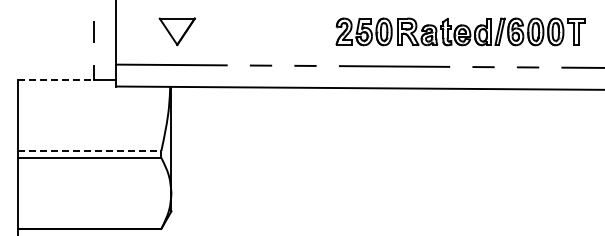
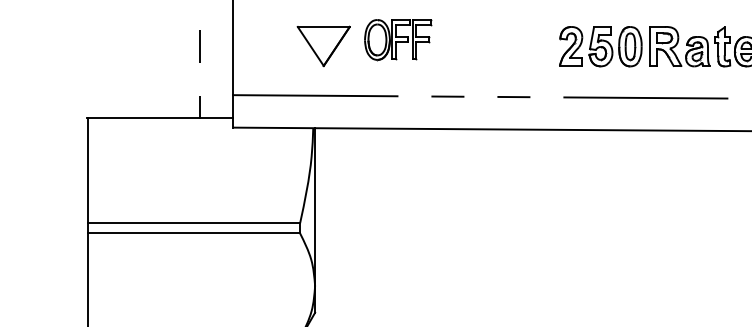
part: (227, 27) -> (398, 40), added
line: (55, 79) -> (143, 117), dashed -> solid
line: (89, 151) -> (193, 223), dashed -> solid

